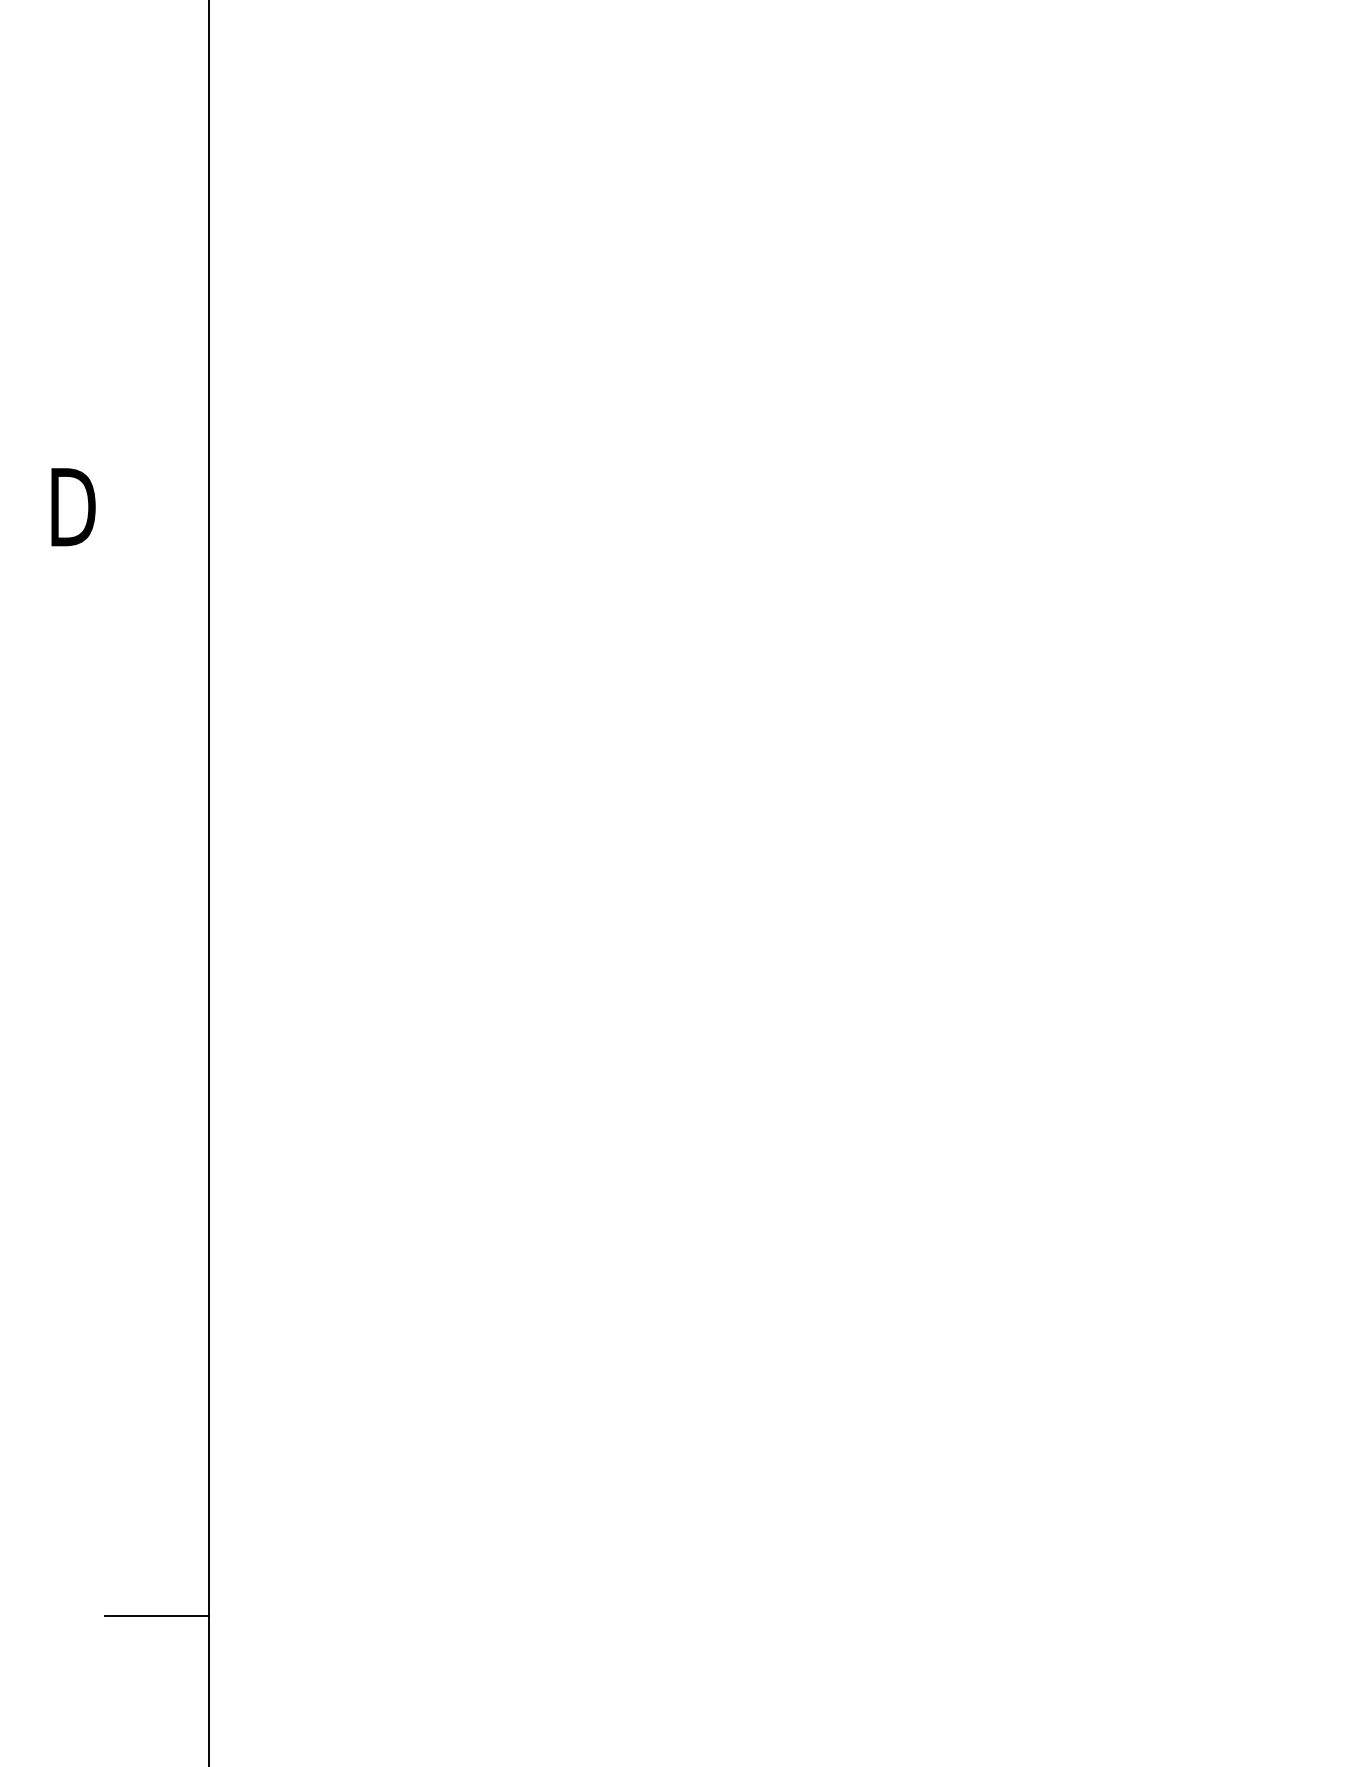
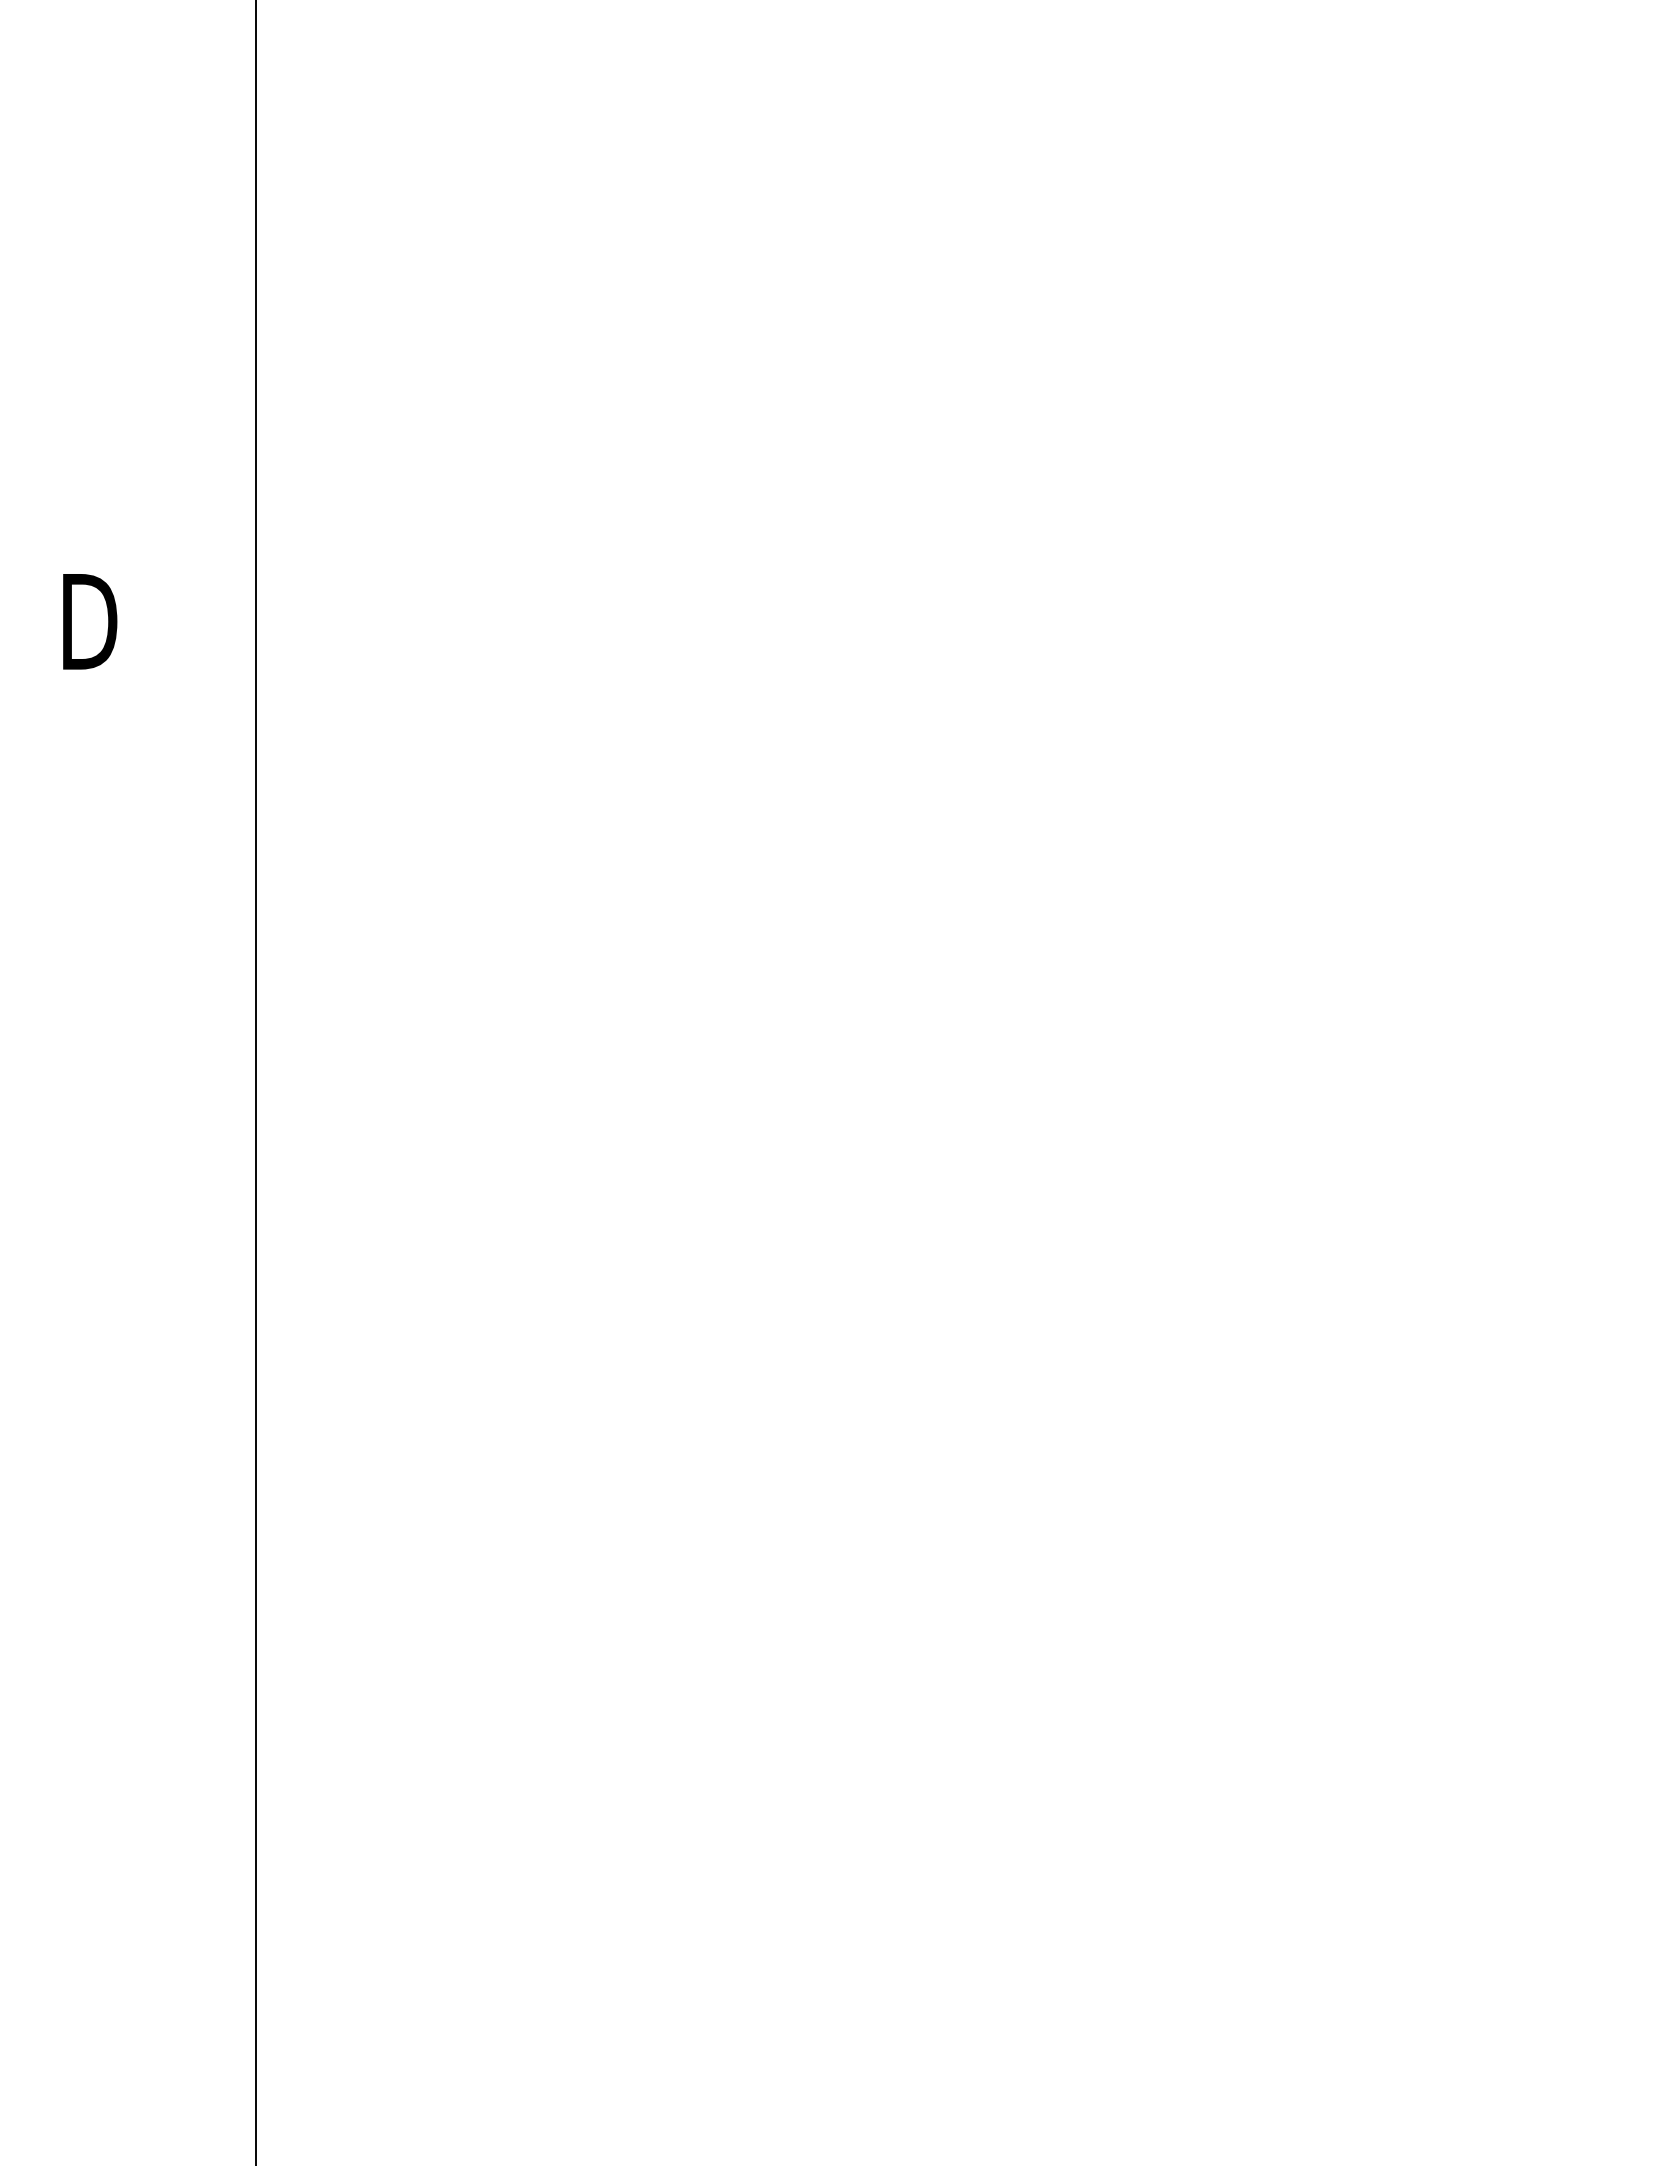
line: (157, 1615) -> (192, 1980), removed

